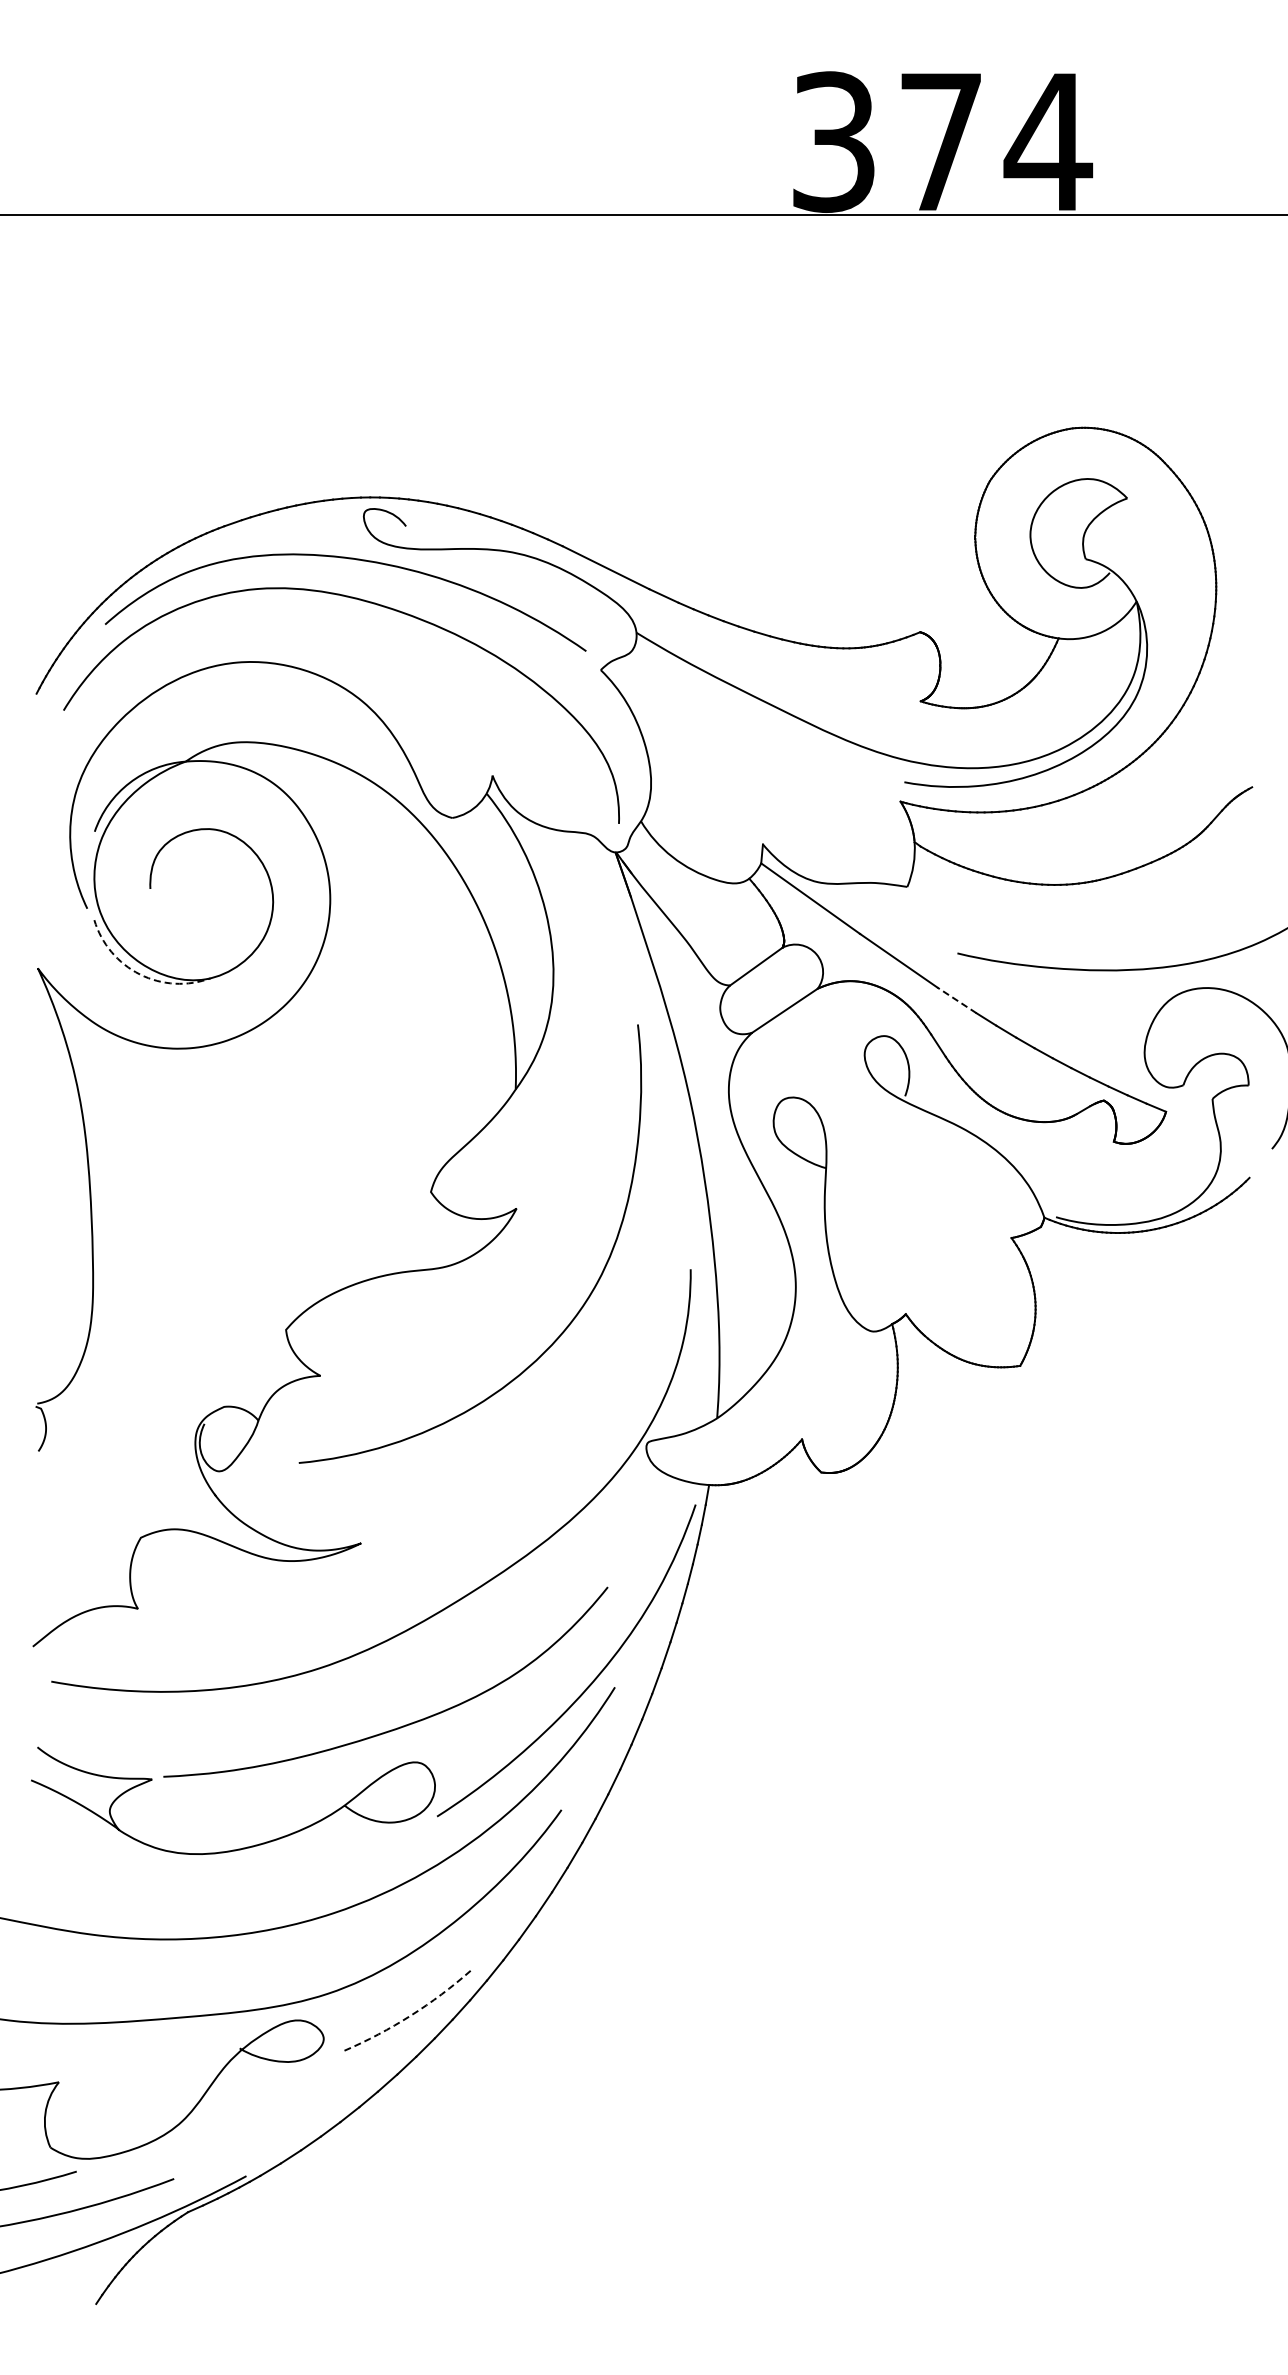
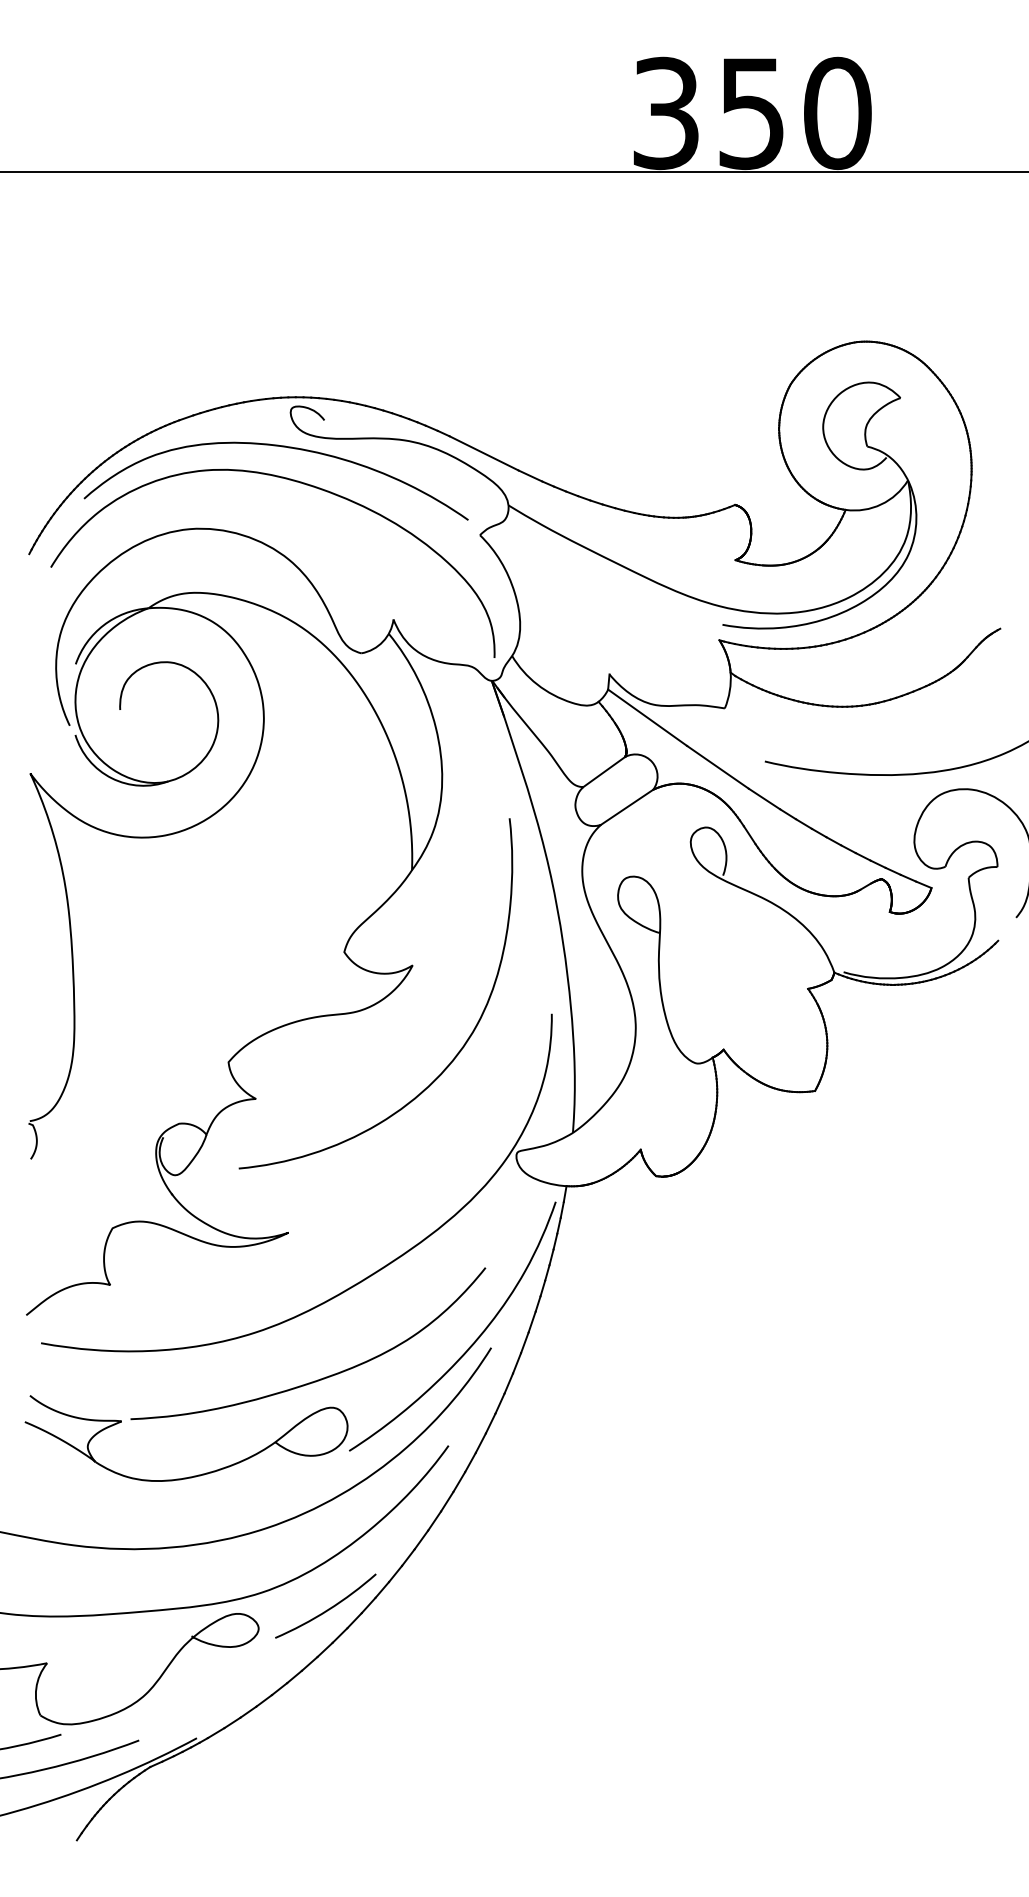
text: (997, 141) -> (796, 112), 374 -> 350
arc: (139, 974) -> (111, 778), dashed -> solid
line: (956, 1000) -> (764, 799), dashed -> solid
arc: (410, 2015) -> (327, 1609), dashed -> solid

